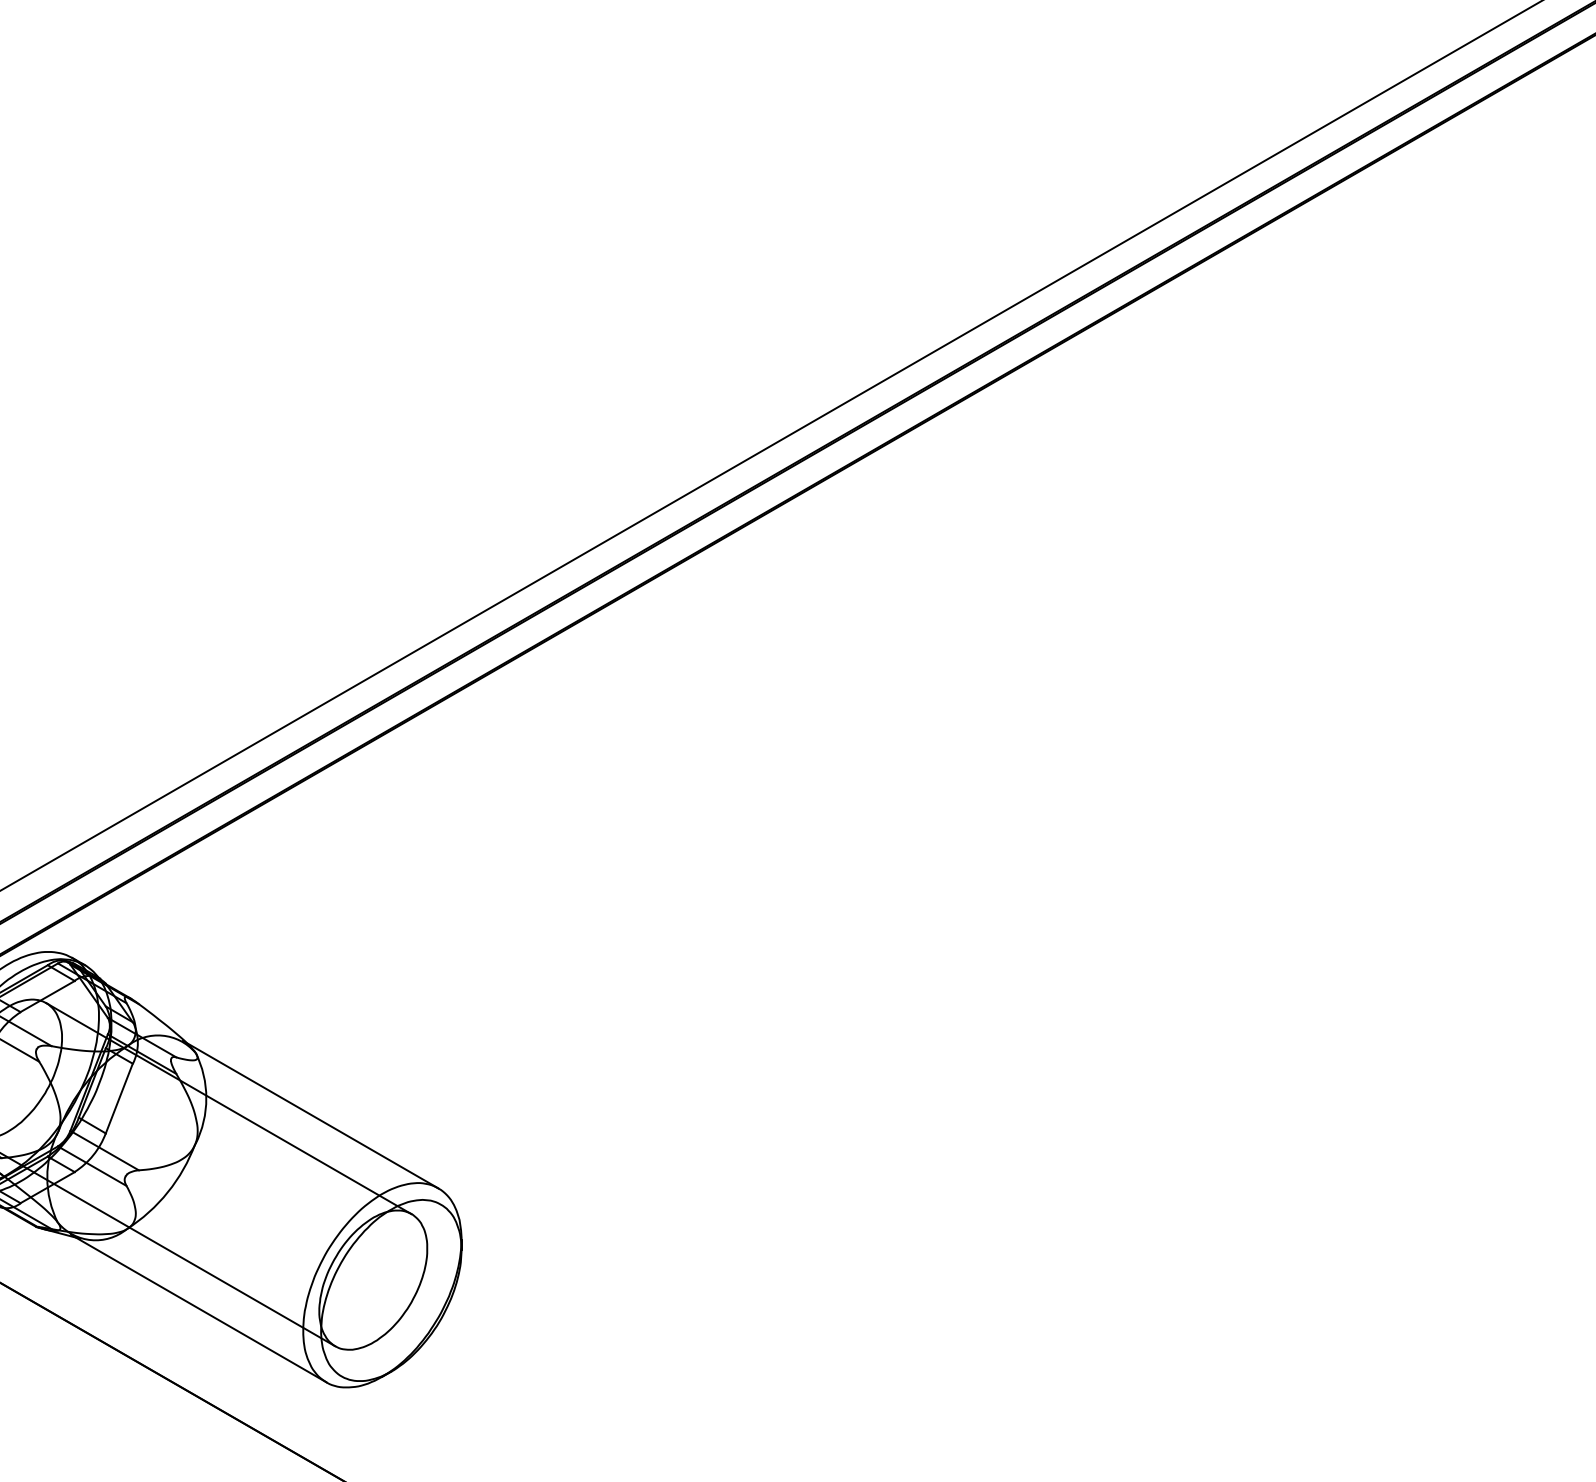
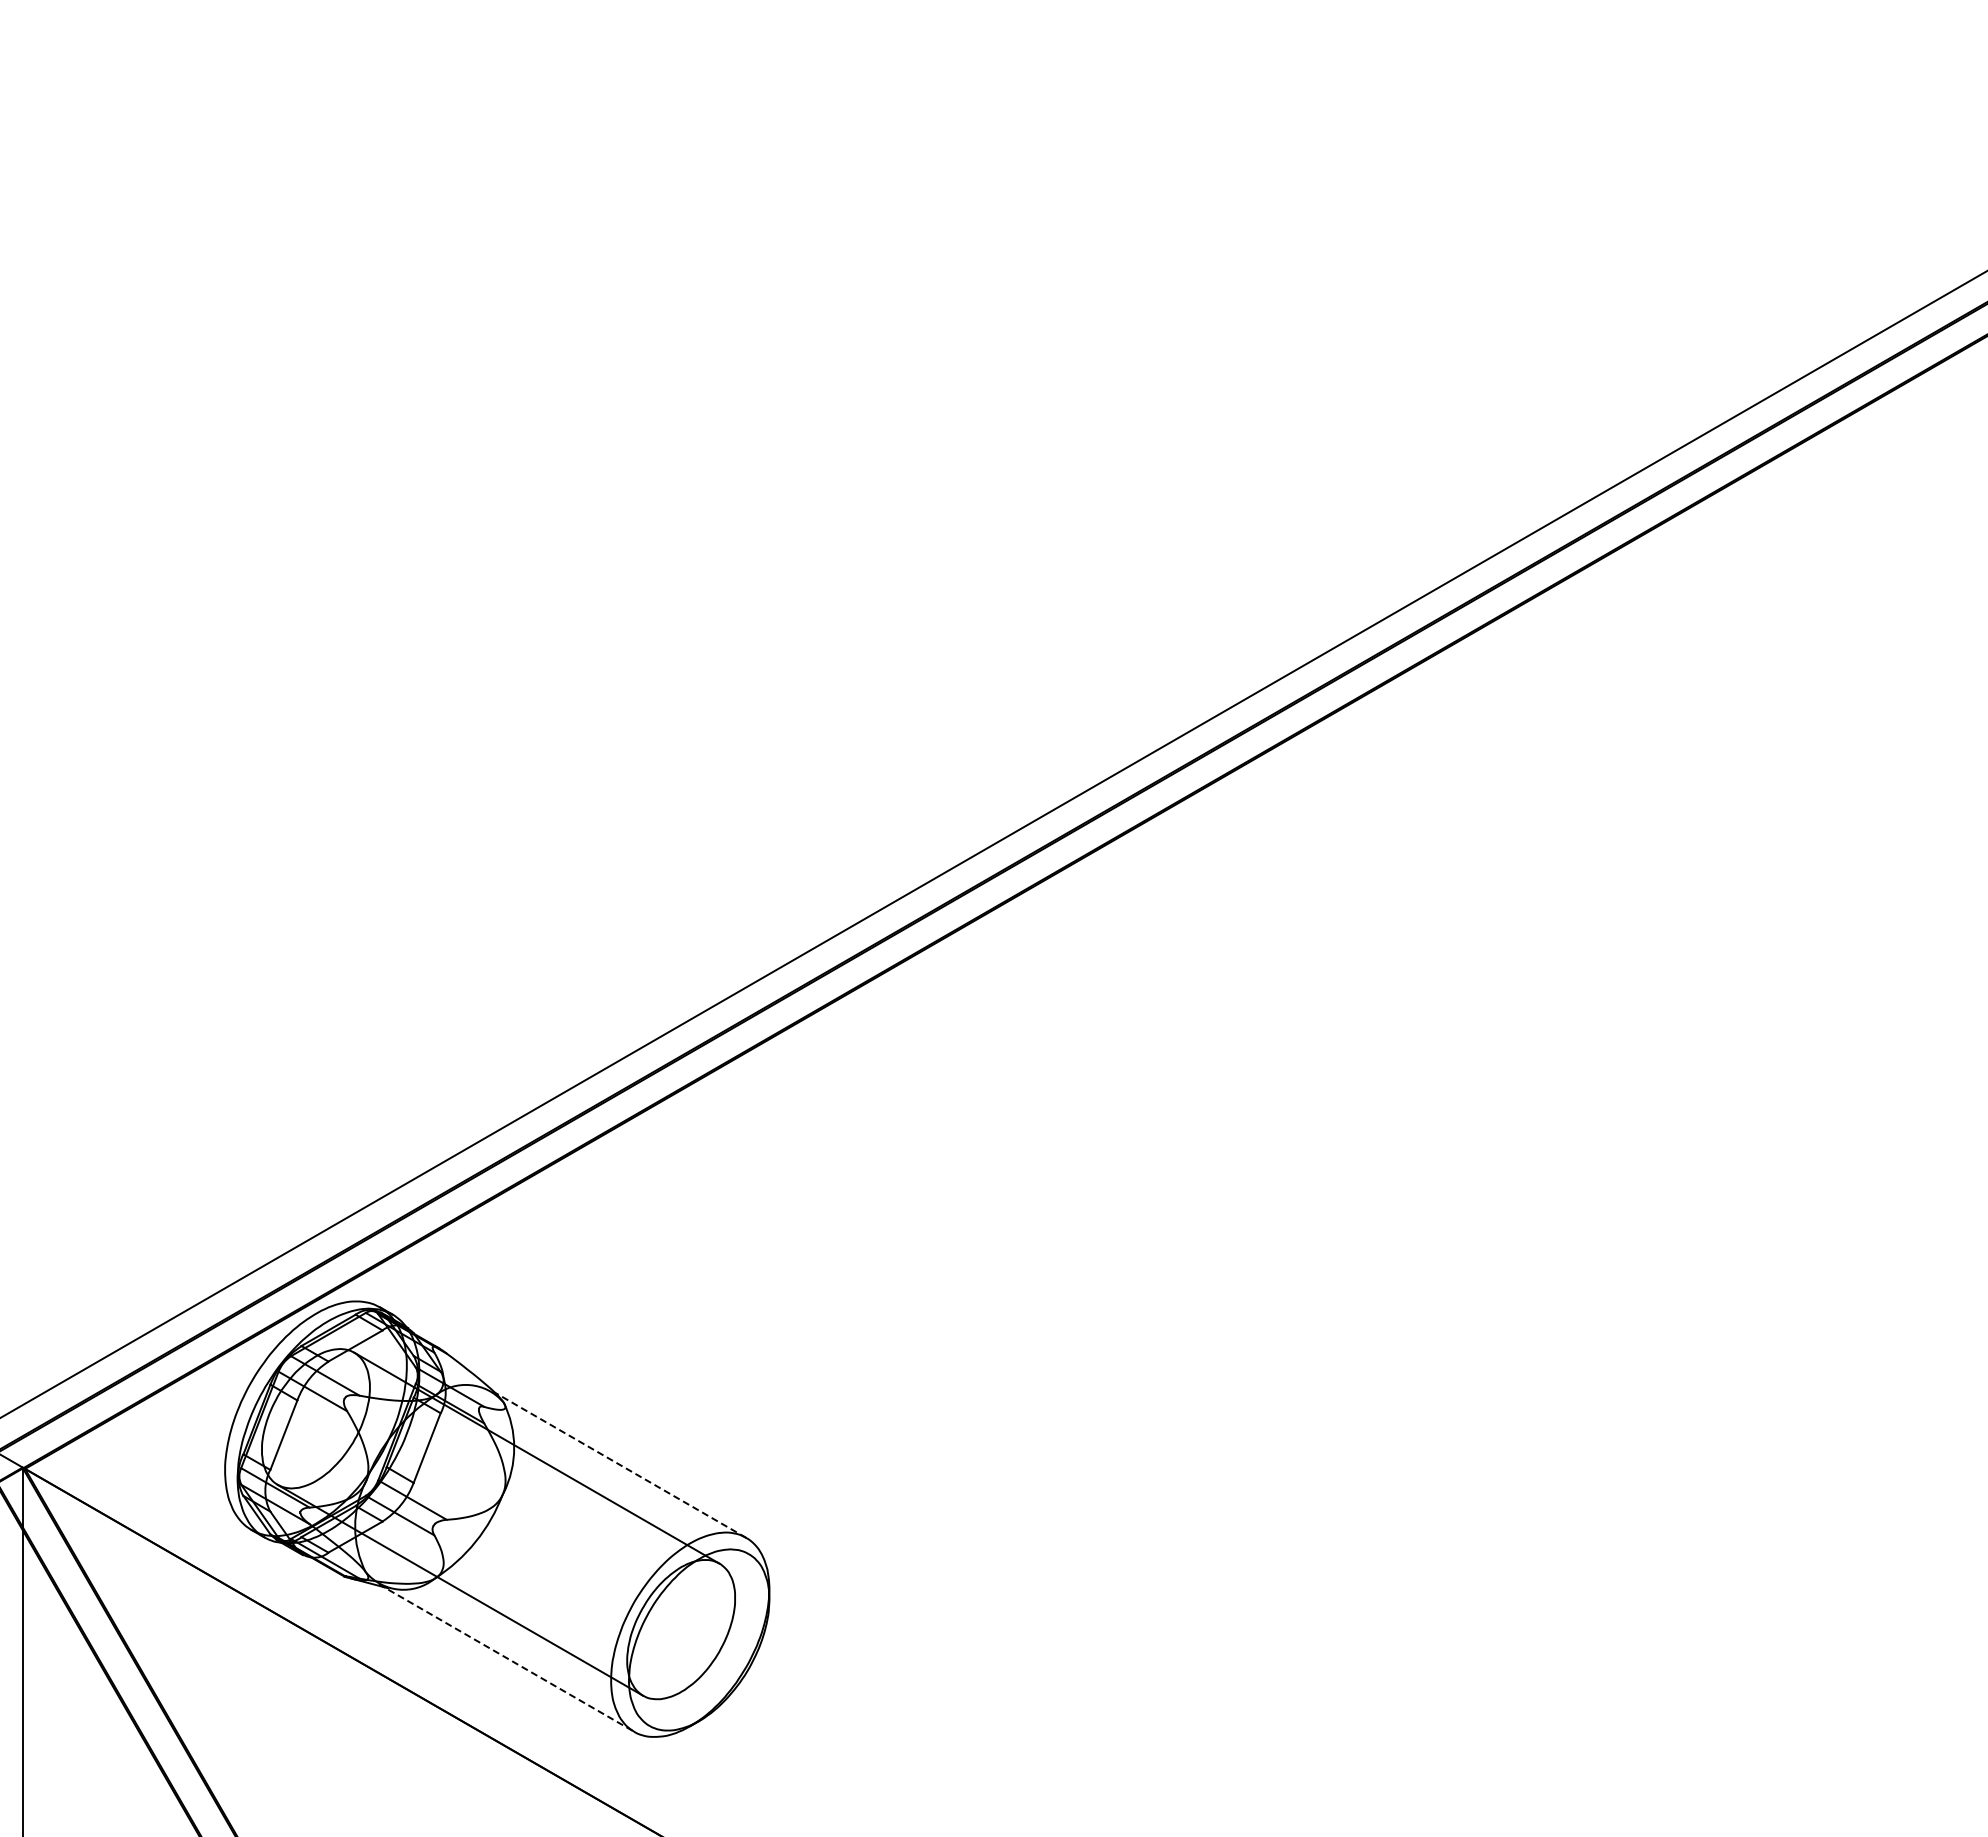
line: (310, 1115) -> (618, 1464), solid -> dashed
line: (198, 1309) -> (506, 1658), solid -> dashed

